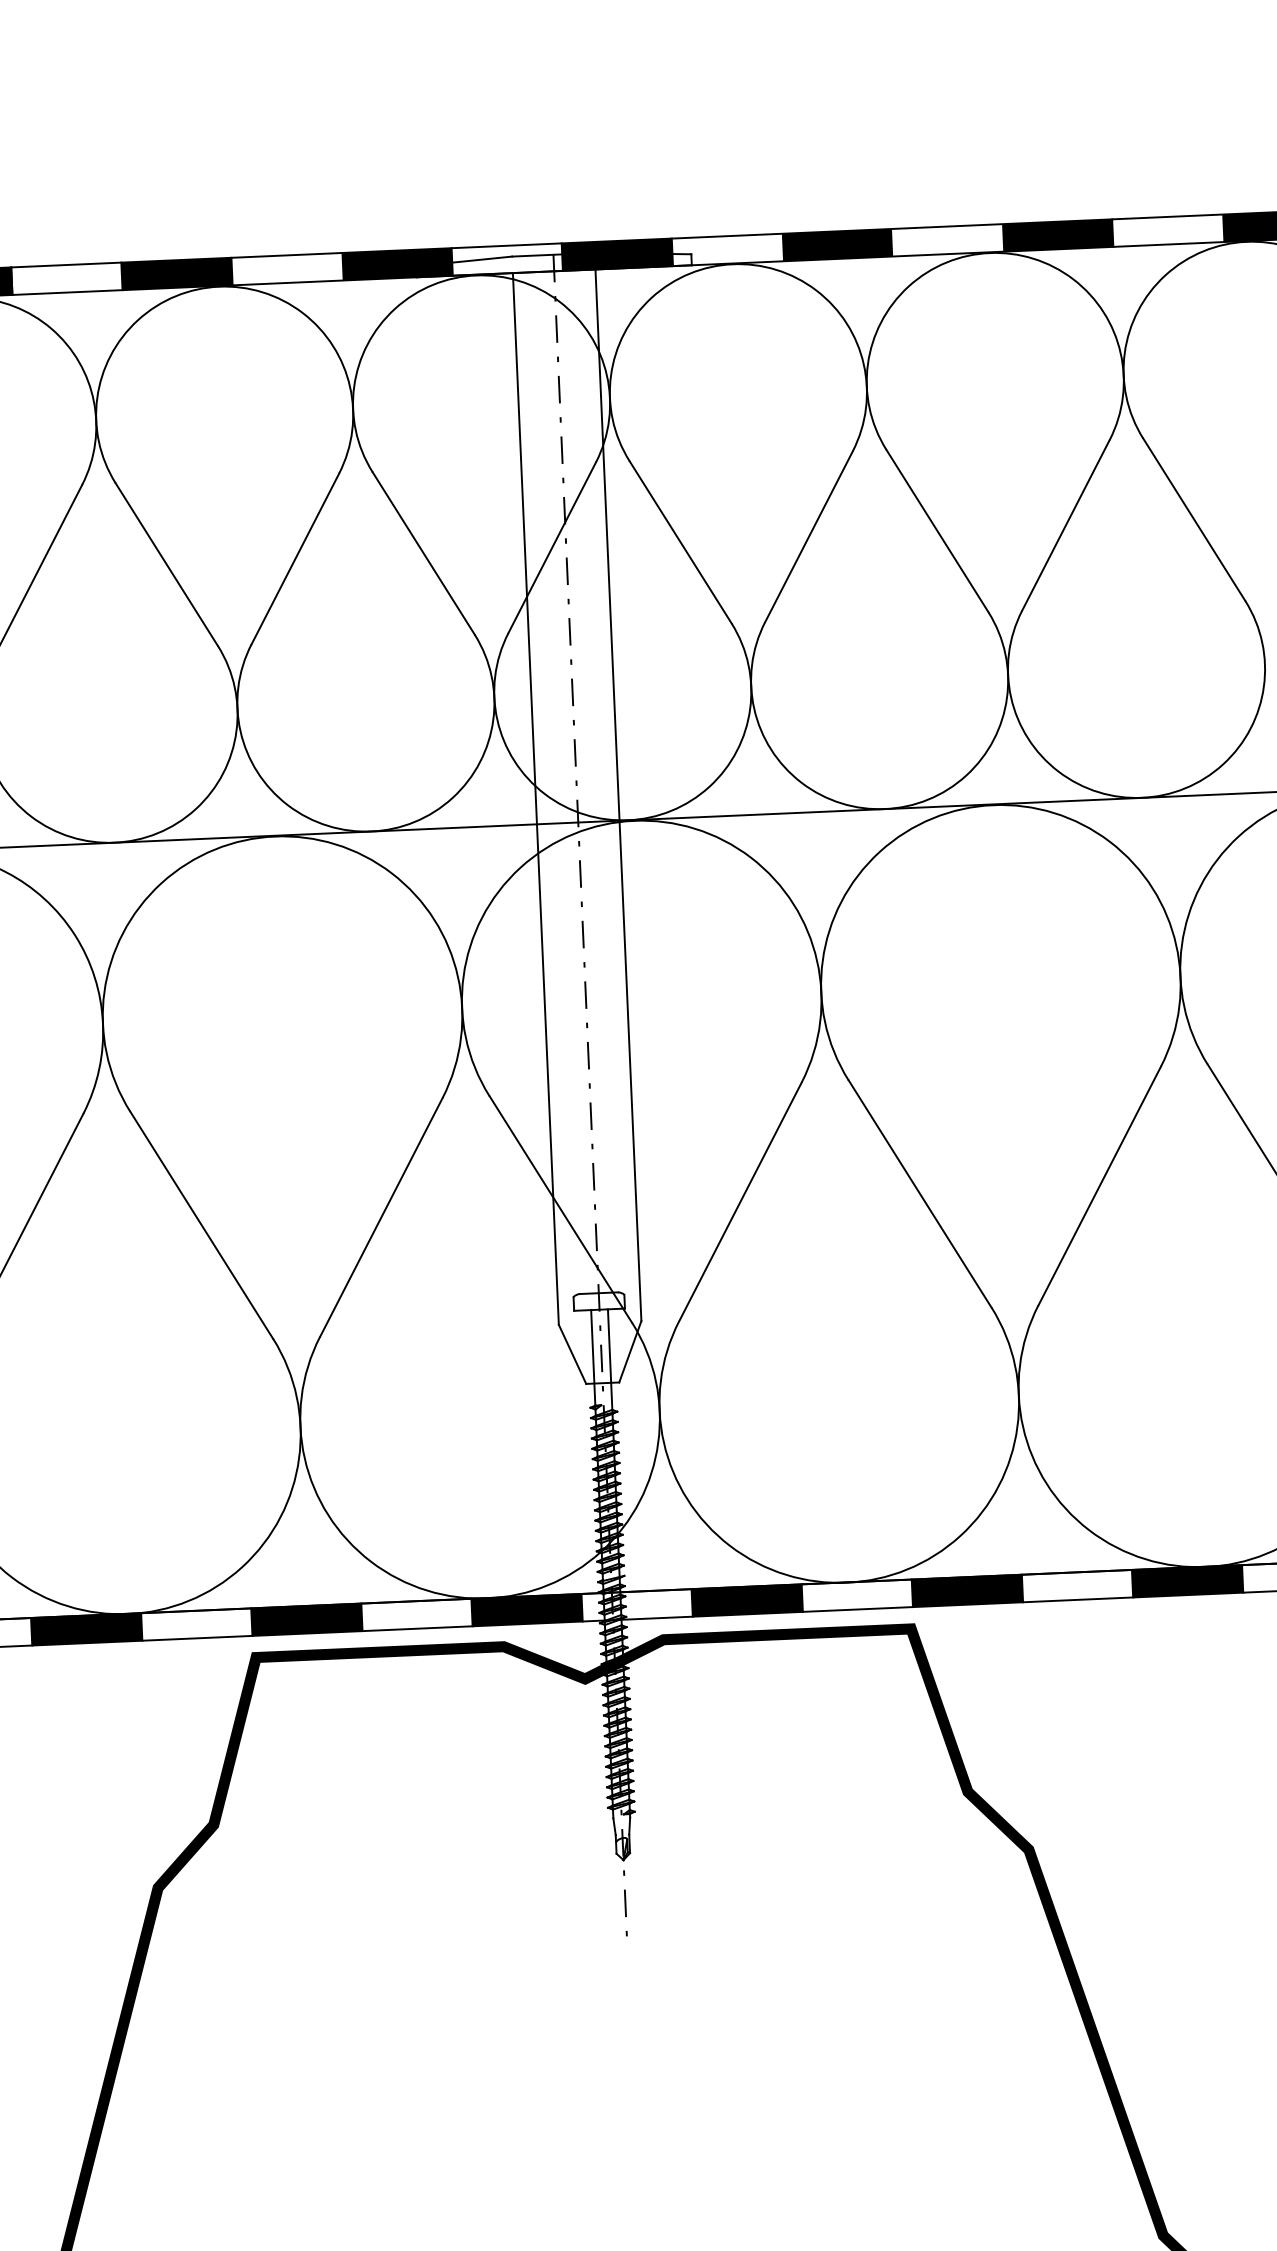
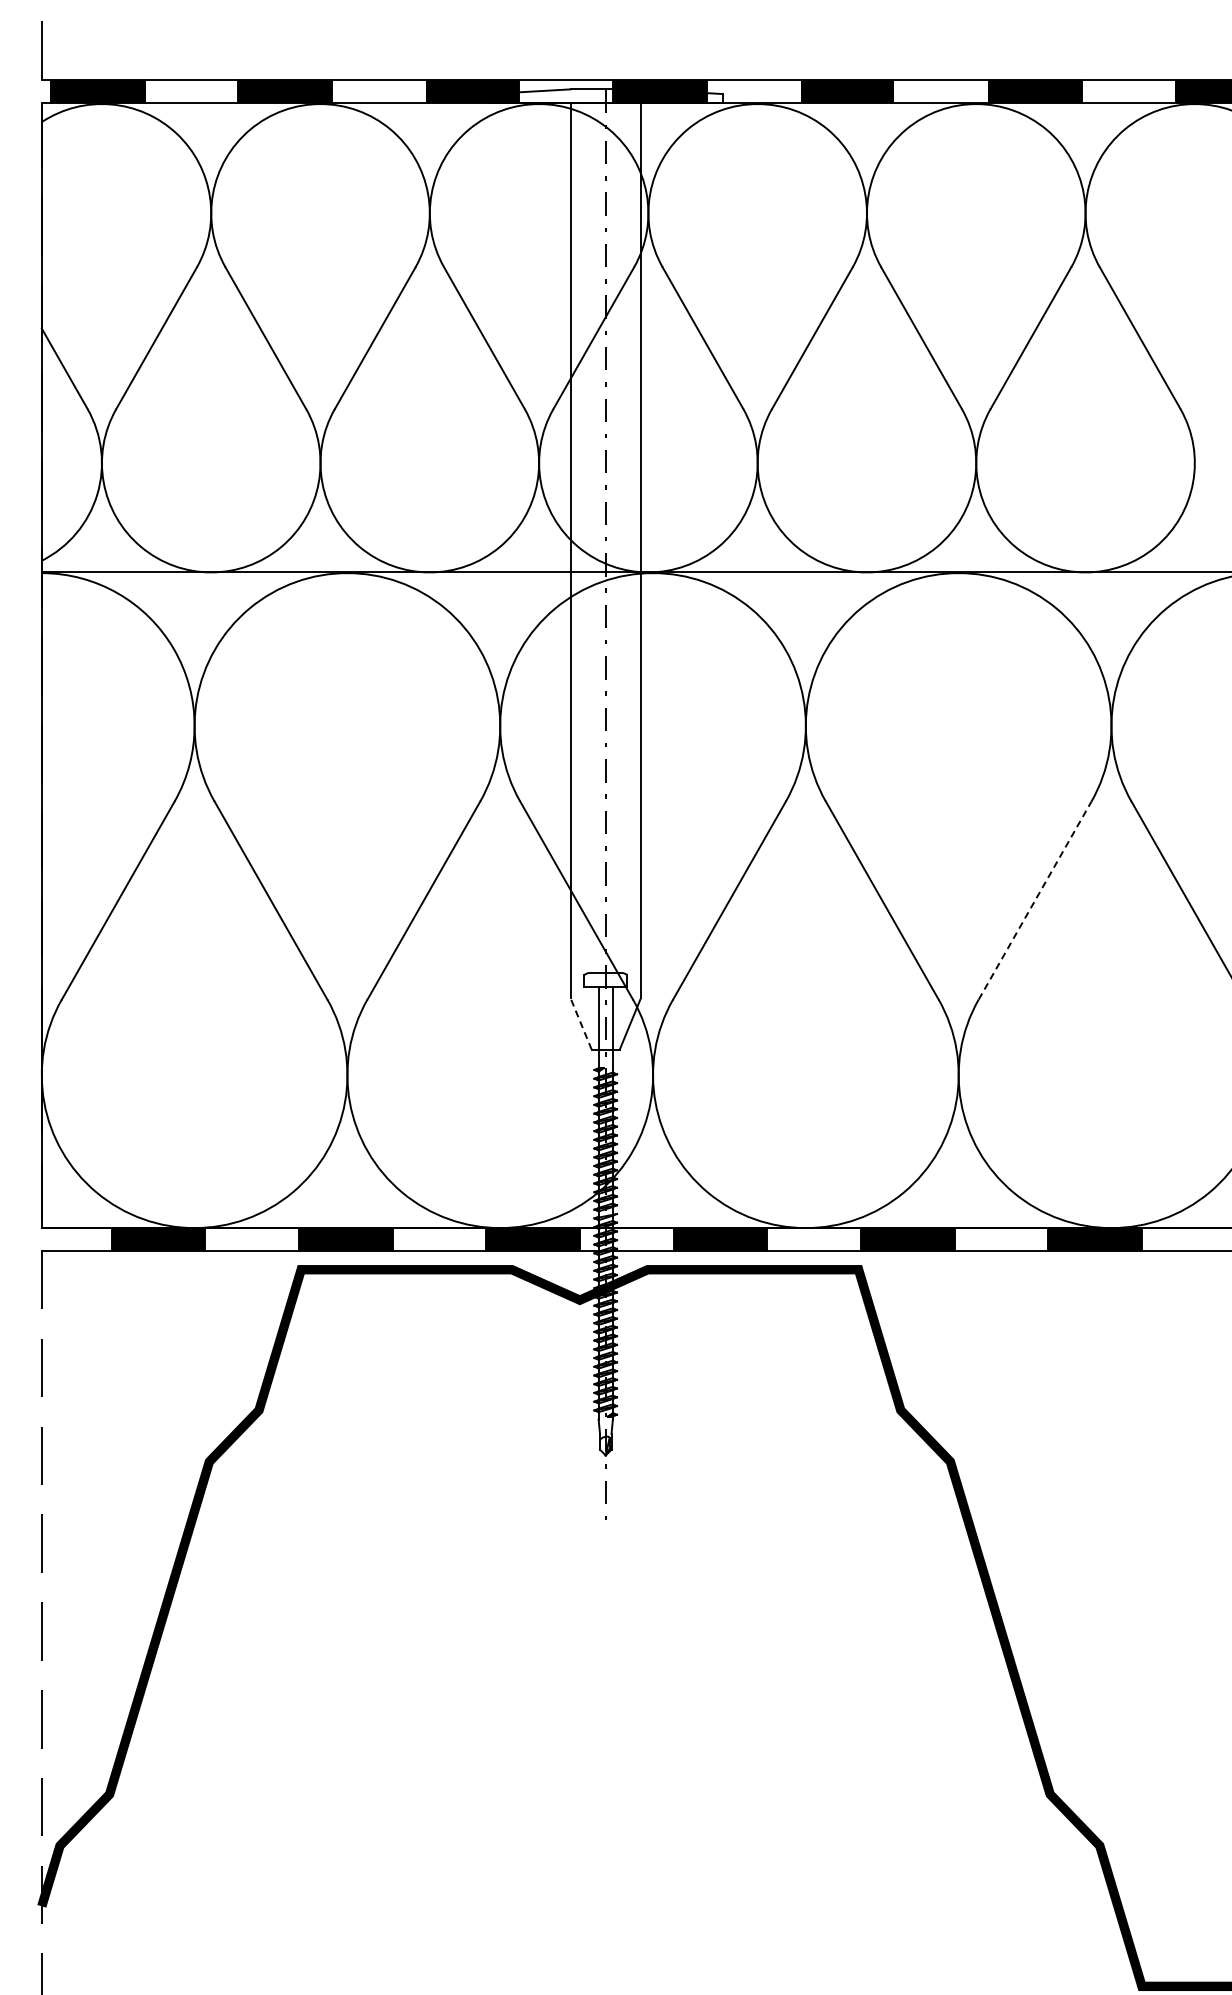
line: (1100, 1185) -> (1035, 900), solid -> dashed
line: (572, 1353) -> (581, 1023), solid -> dashed

